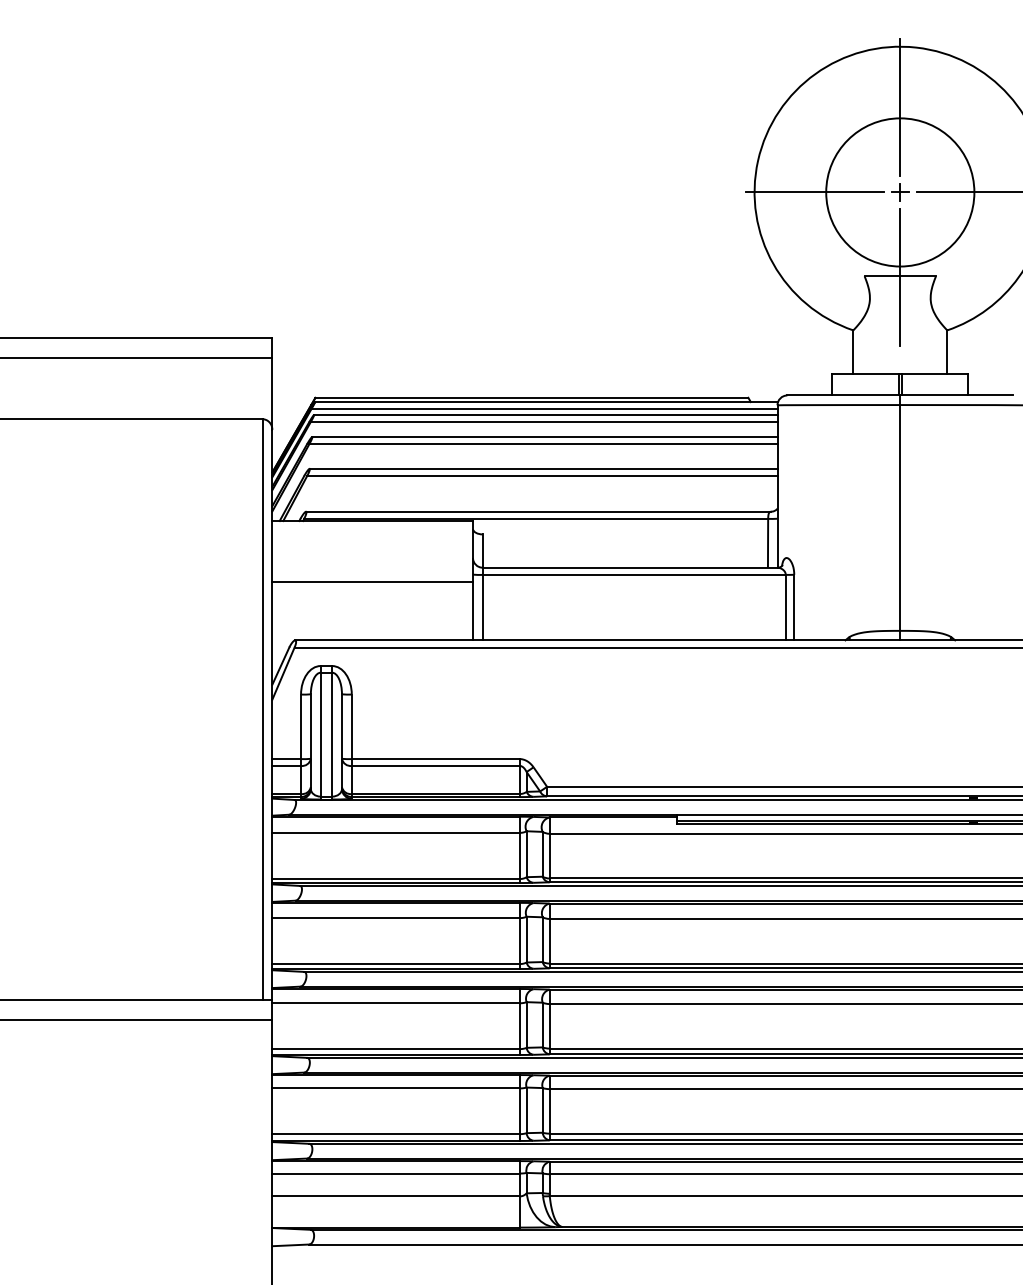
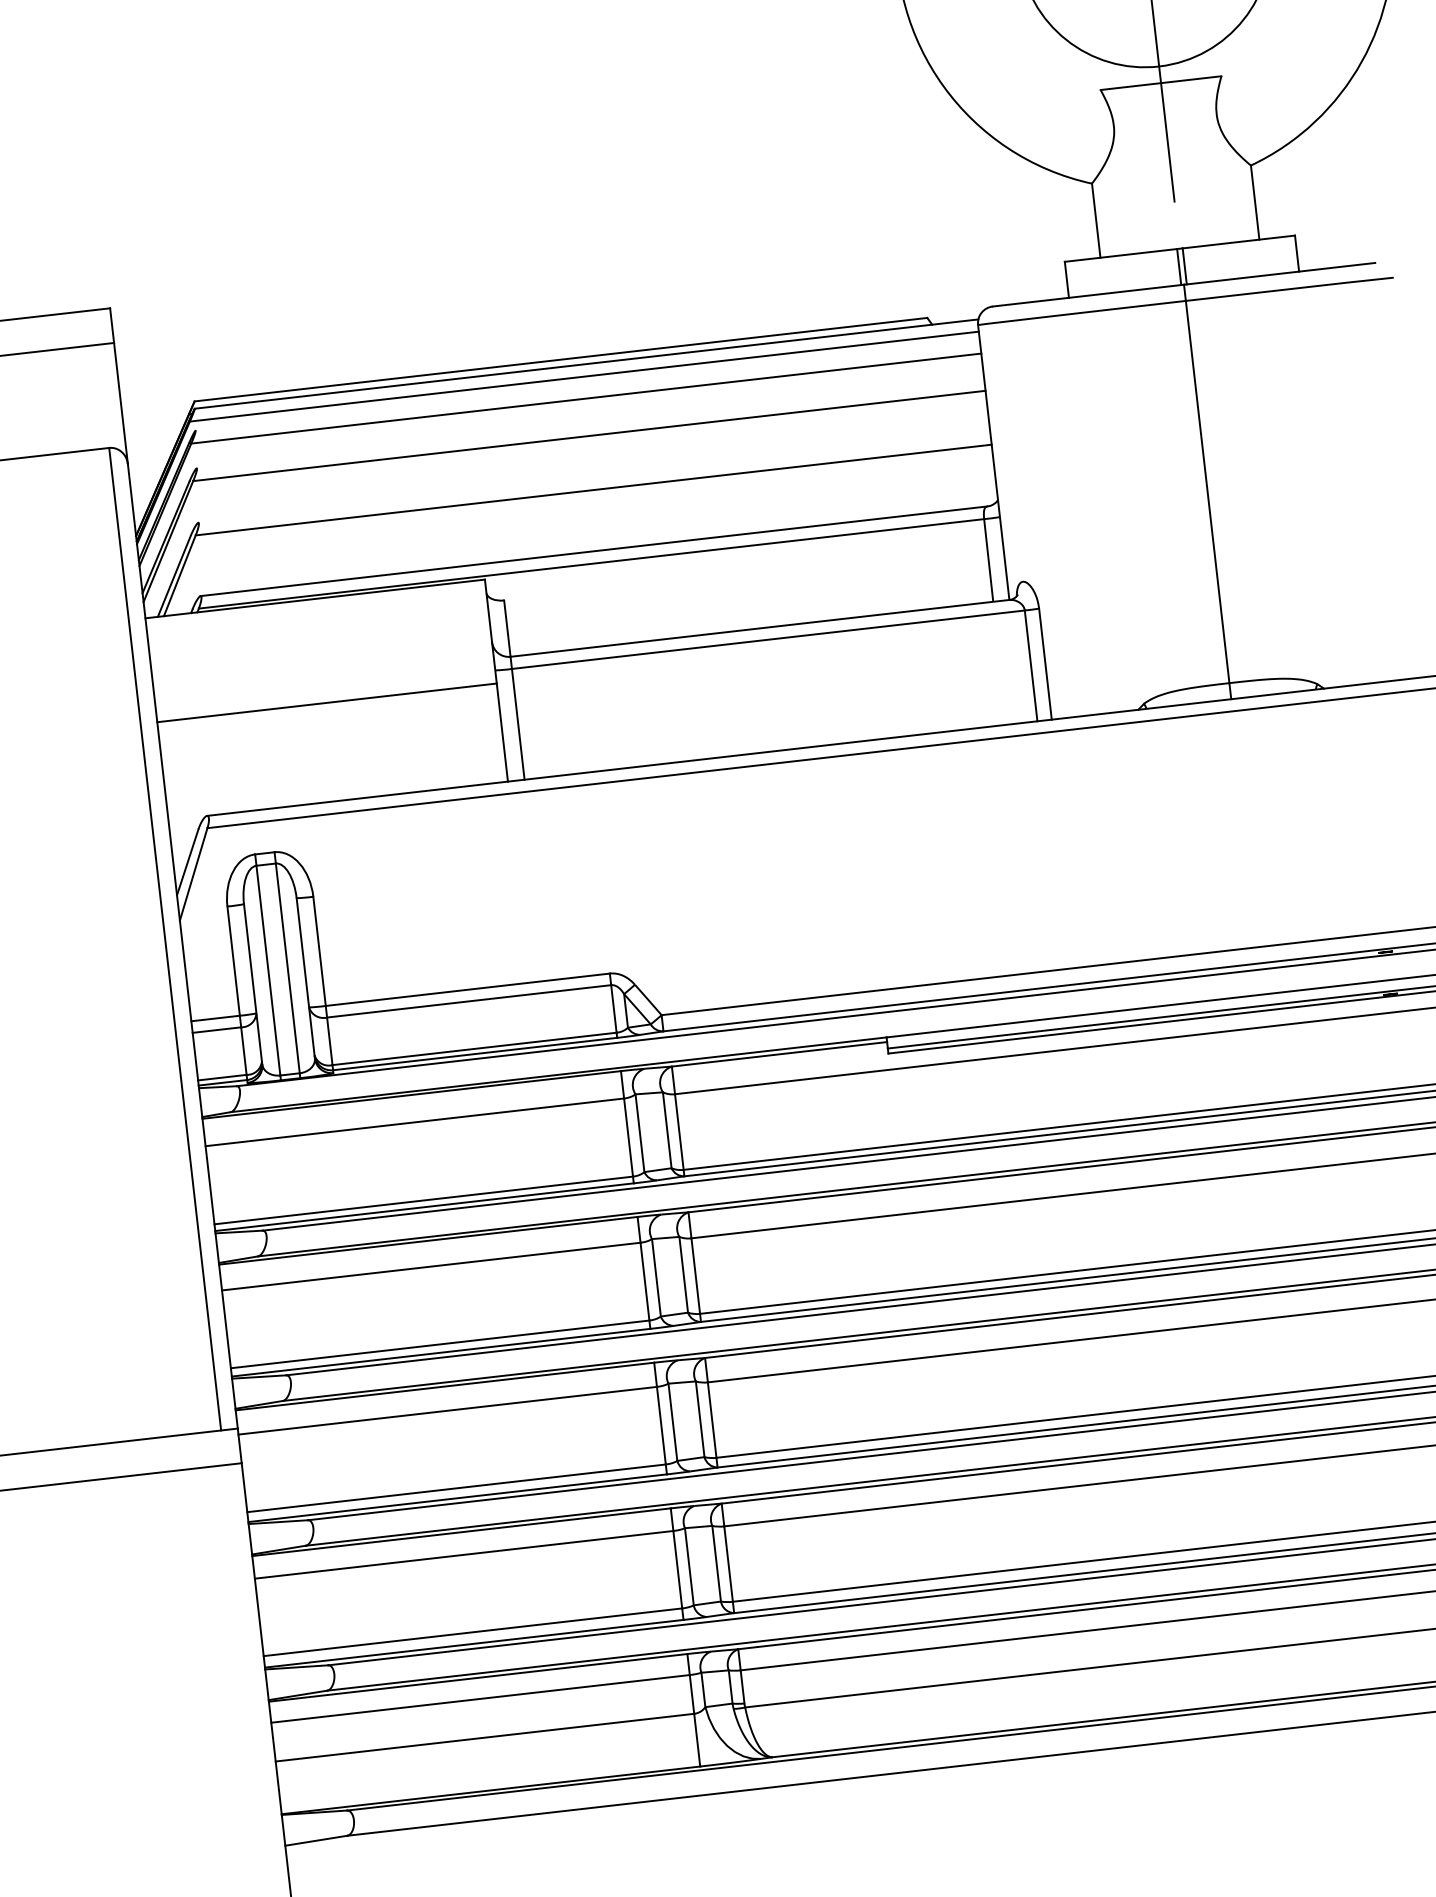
line: (545, 414) -> (587, 385), removed
line: (544, 437) -> (589, 424), removed
line: (543, 468) -> (594, 477), removed

